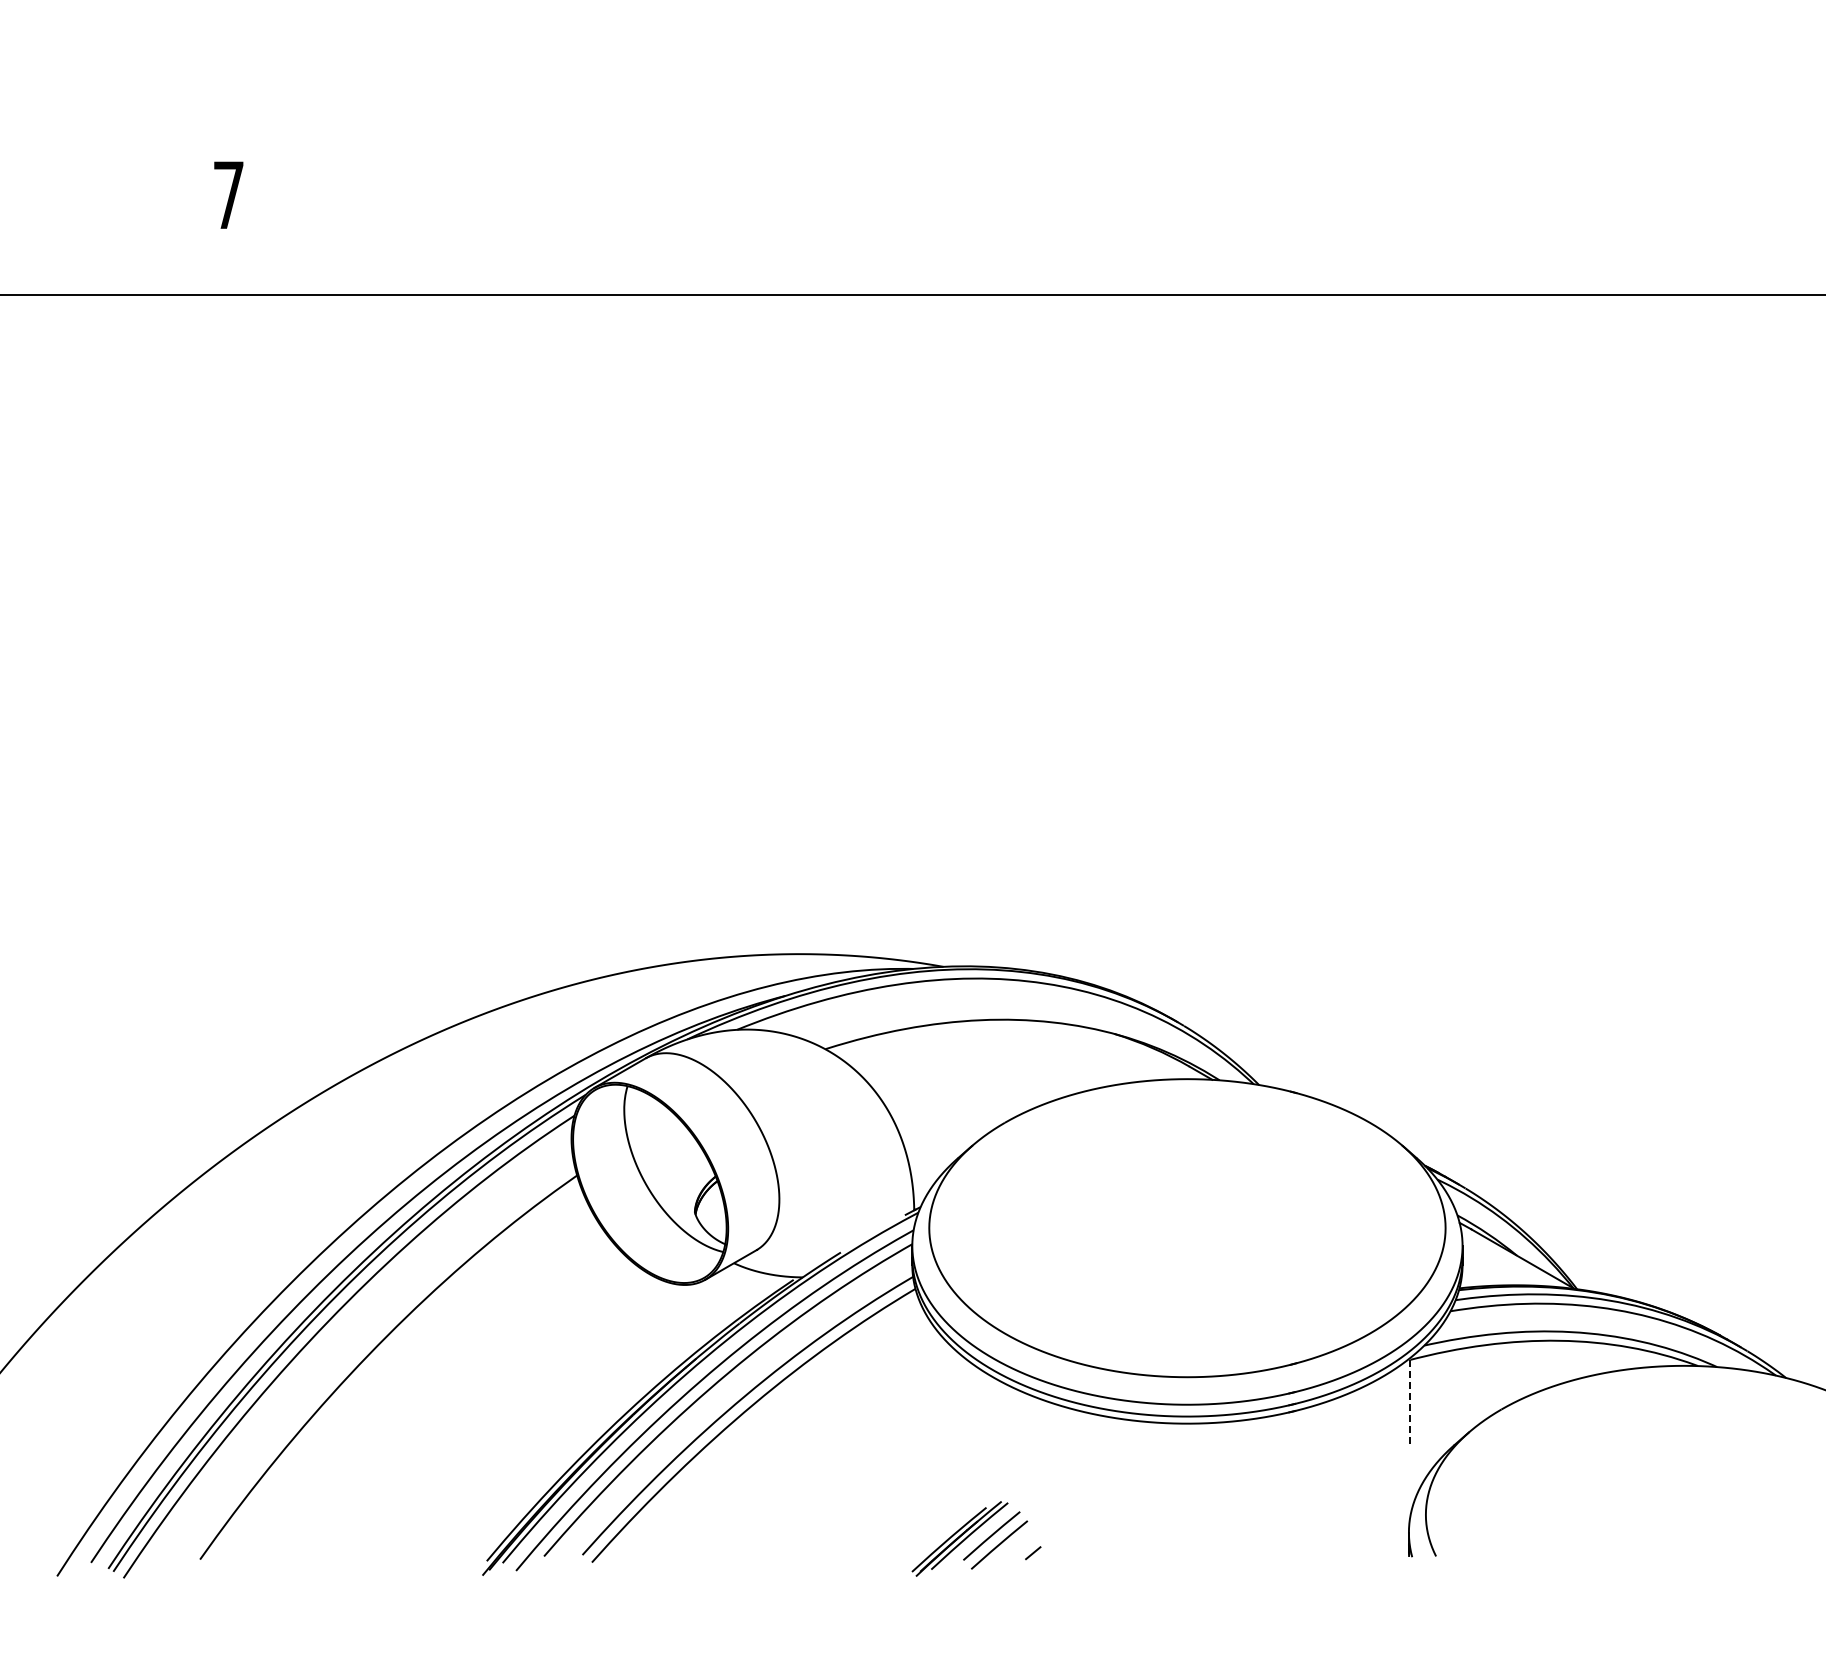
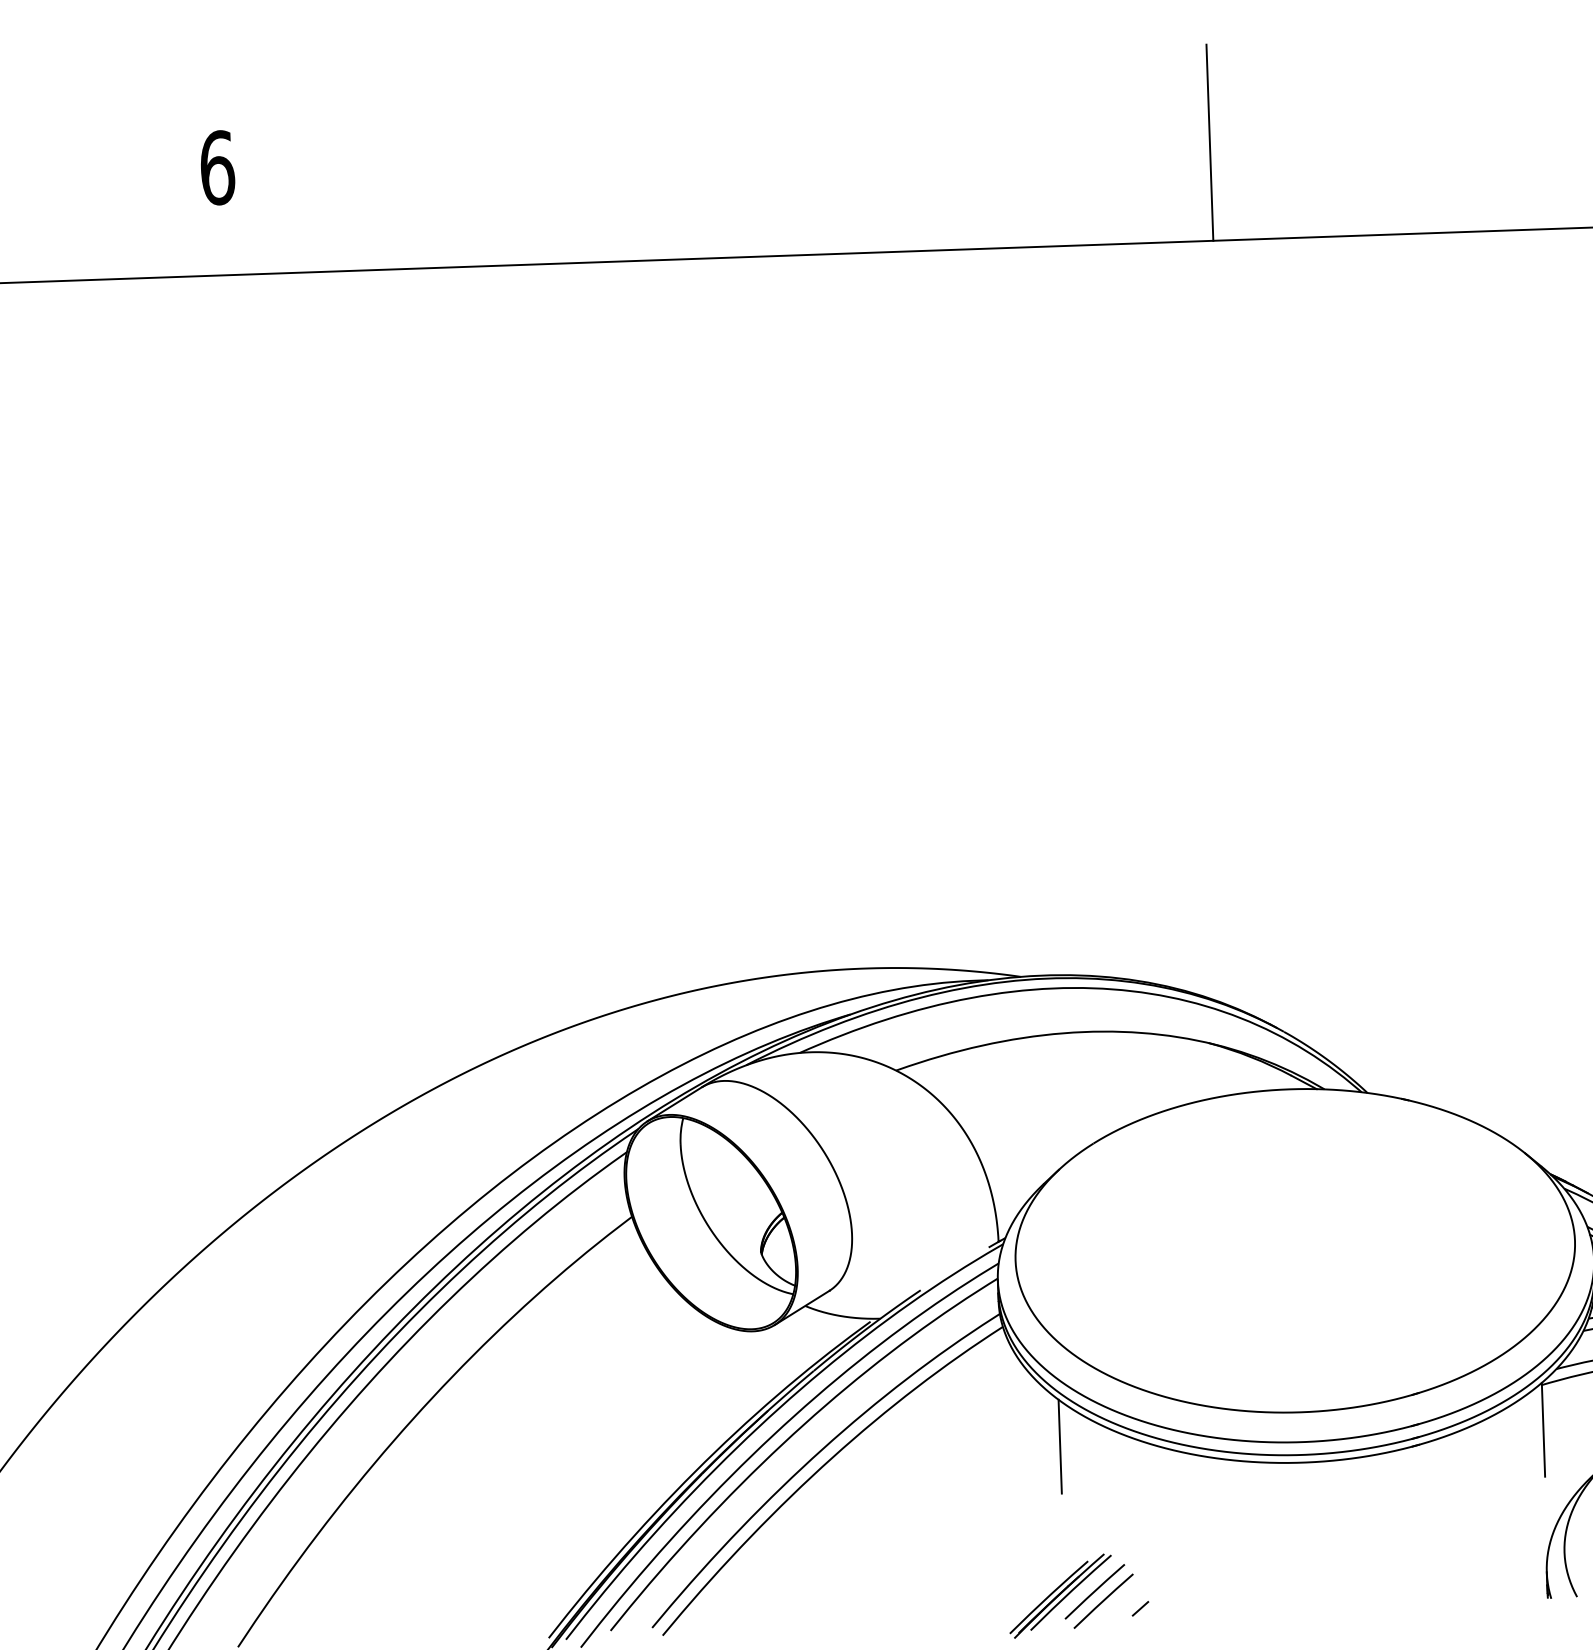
text: (228, 194) -> (217, 167), 7 -> 6
line: (1144, 203) -> (1209, 142), added
line: (964, 1400) -> (1060, 1445), added
line: (1410, 1400) -> (1543, 1429), dashed -> solid

